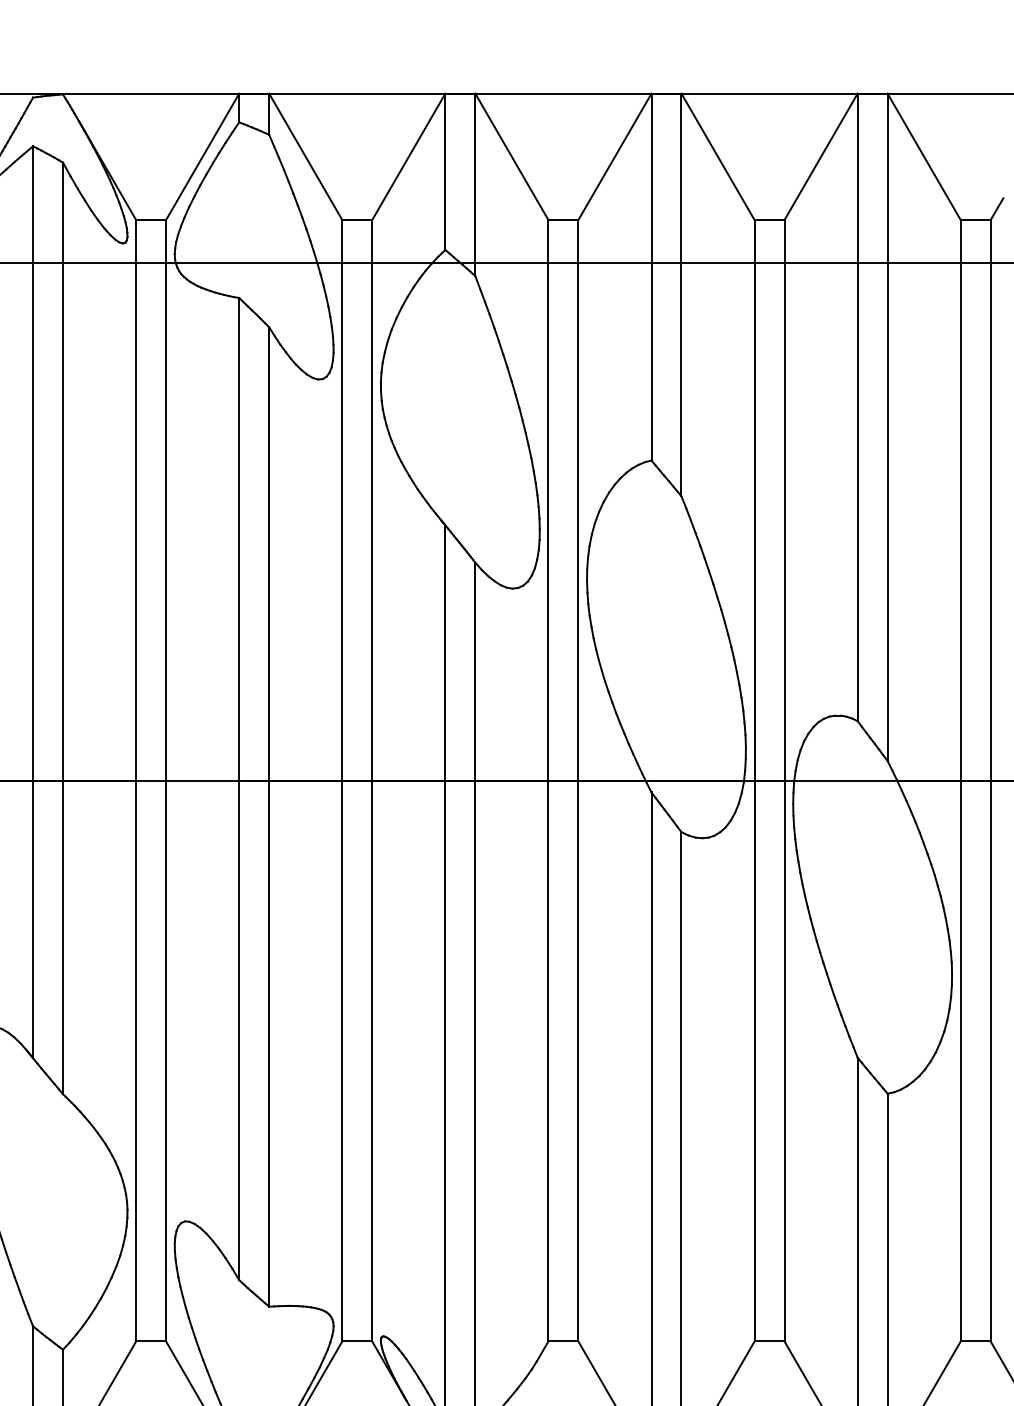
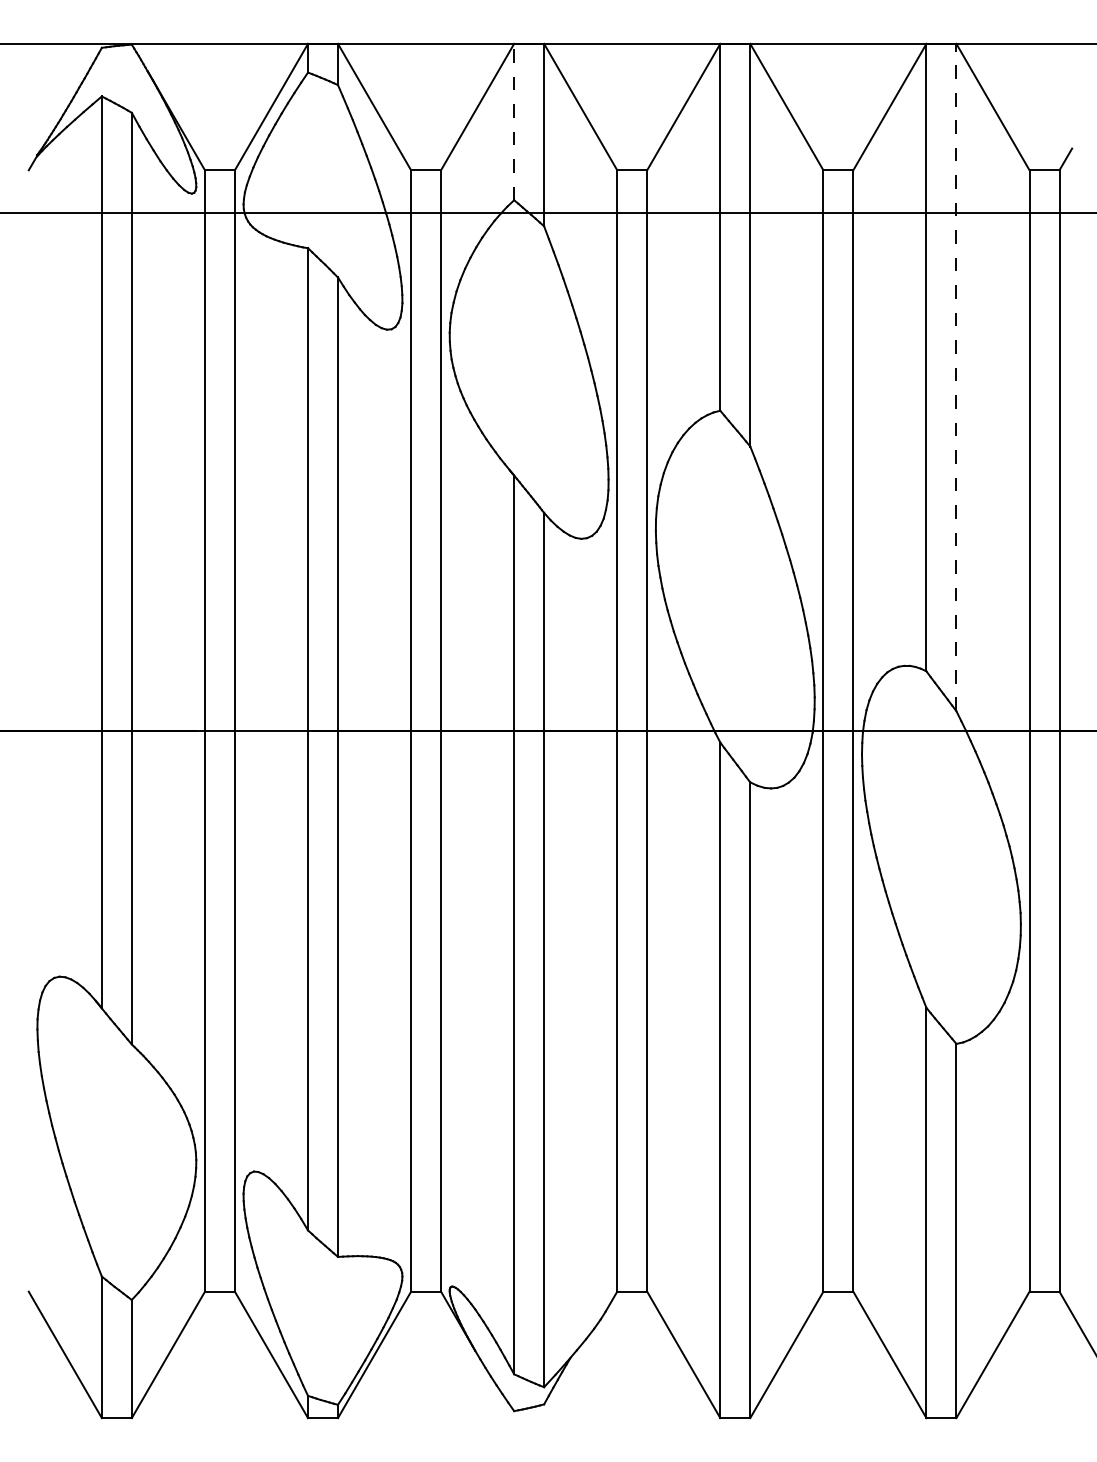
line: (445, 171) -> (514, 121), solid -> dashed
line: (887, 427) -> (956, 377), solid -> dashed

